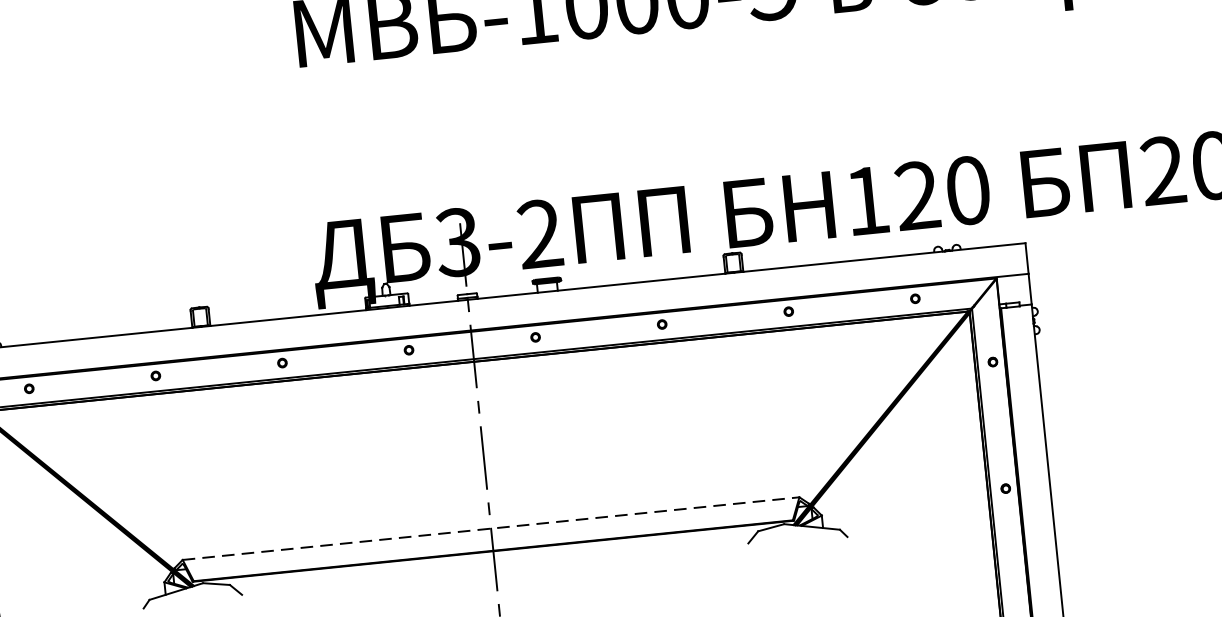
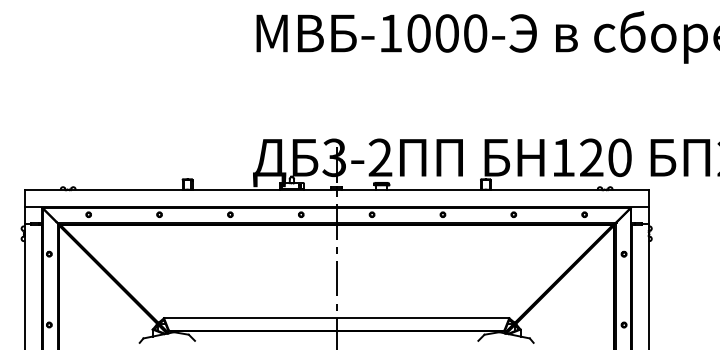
line: (490, 529) -> (336, 318), dashed -> solid

